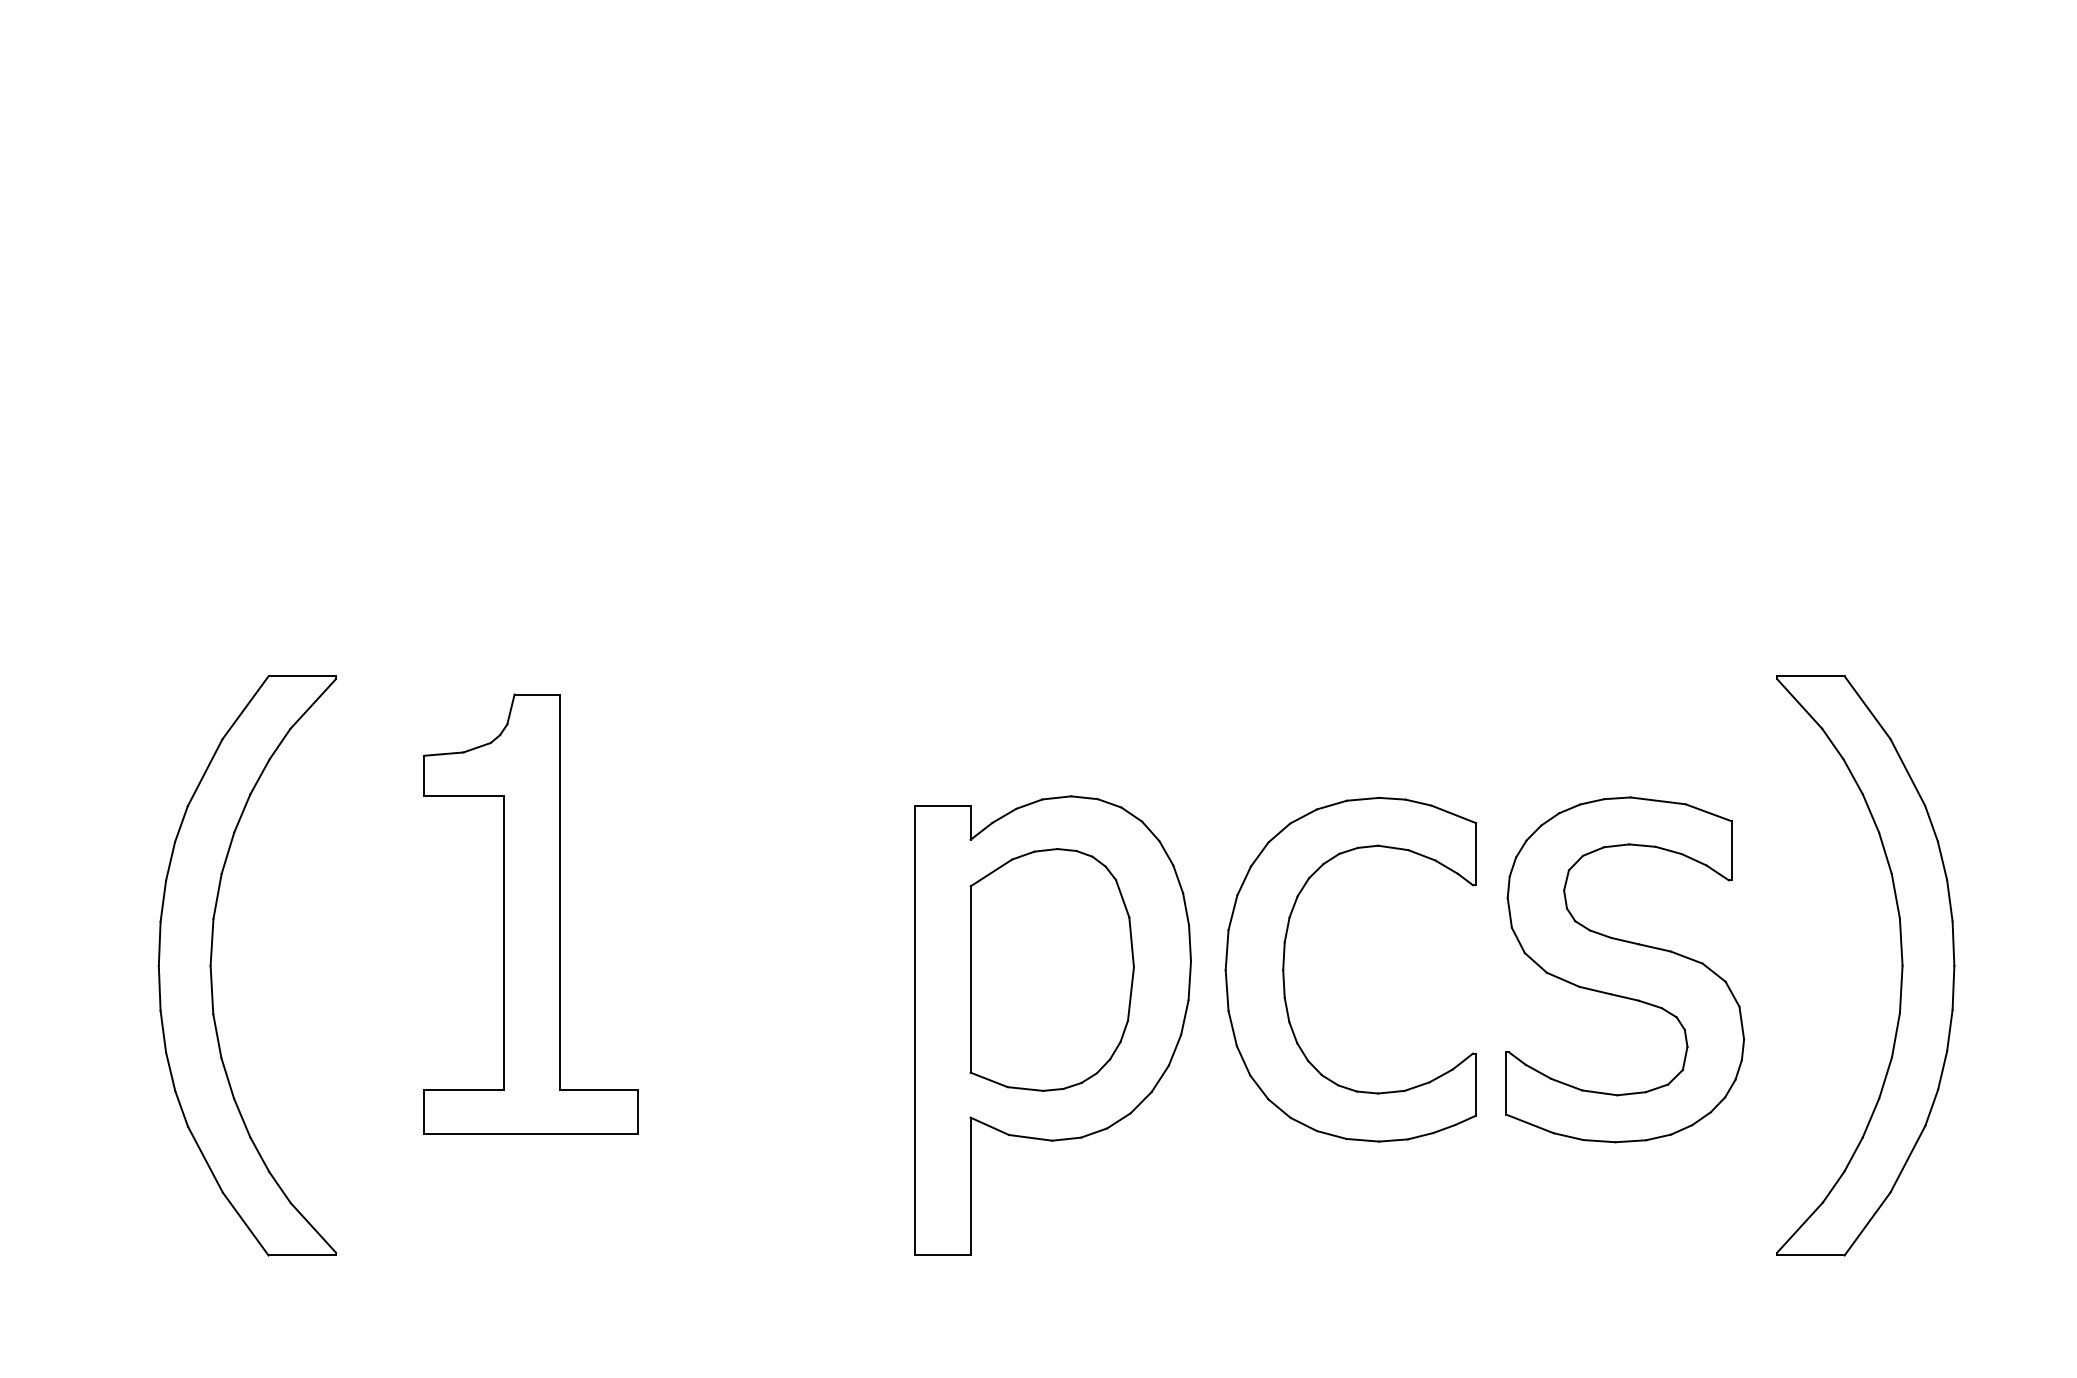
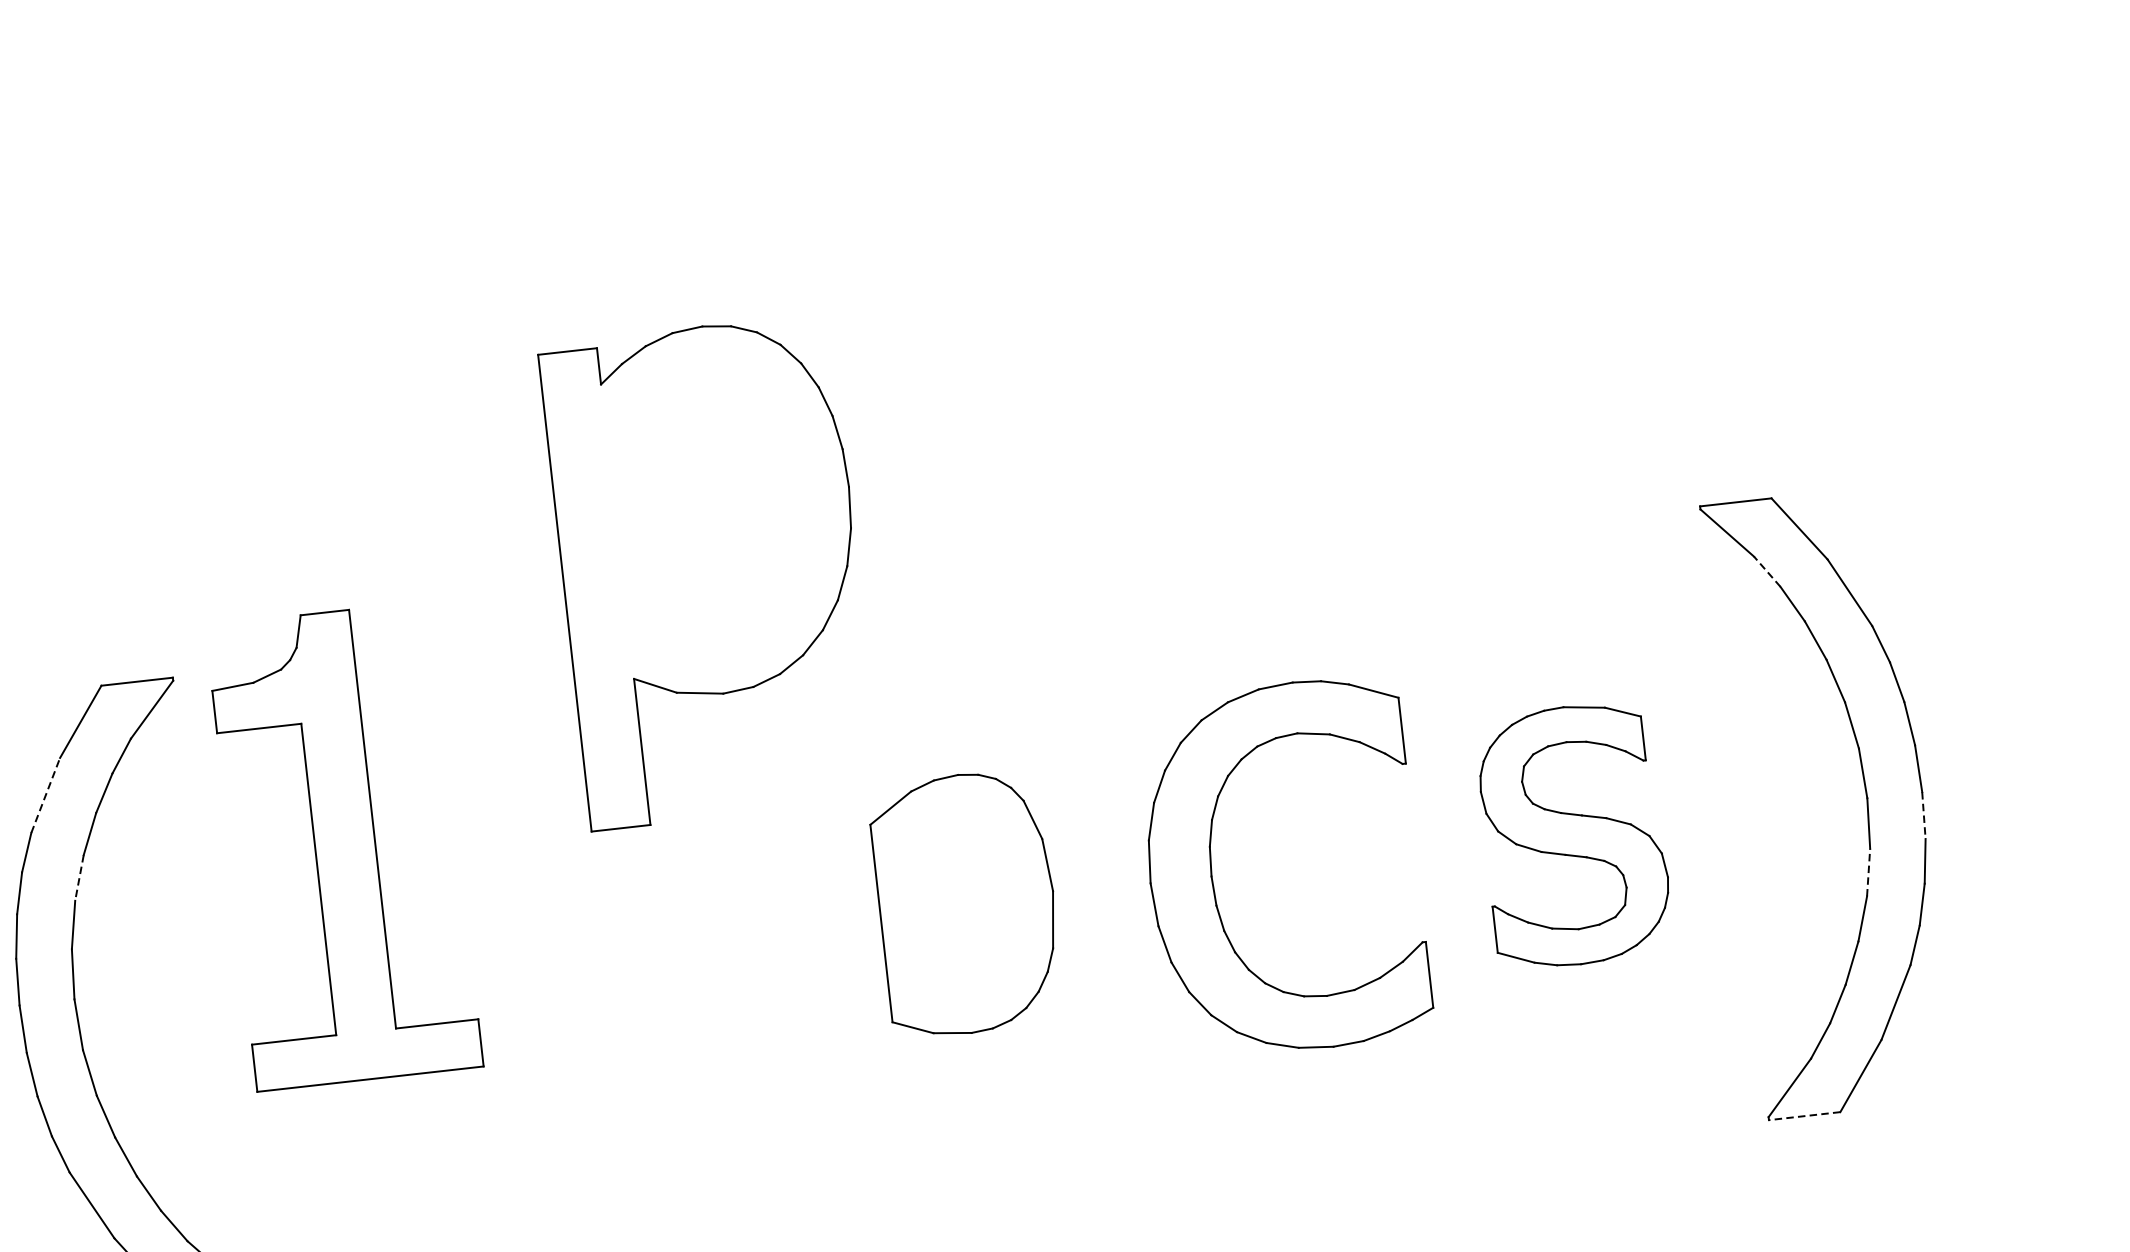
line: (1832, 744) -> (1766, 572), solid -> dashed
line: (205, 772) -> (46, 795), solid -> dashed
line: (227, 853) -> (79, 878), solid -> dashed
part: (530, 913) -> (343, 845), moved
part: (1625, 969) -> (1574, 835), size x0.7
line: (1953, 988) -> (1924, 816), solid -> dashed
part: (1052, 1025) -> (709, 571), moved
line: (1896, 1034) -> (1869, 871), solid -> dashed
line: (1810, 1255) -> (1804, 1116), solid -> dashed

